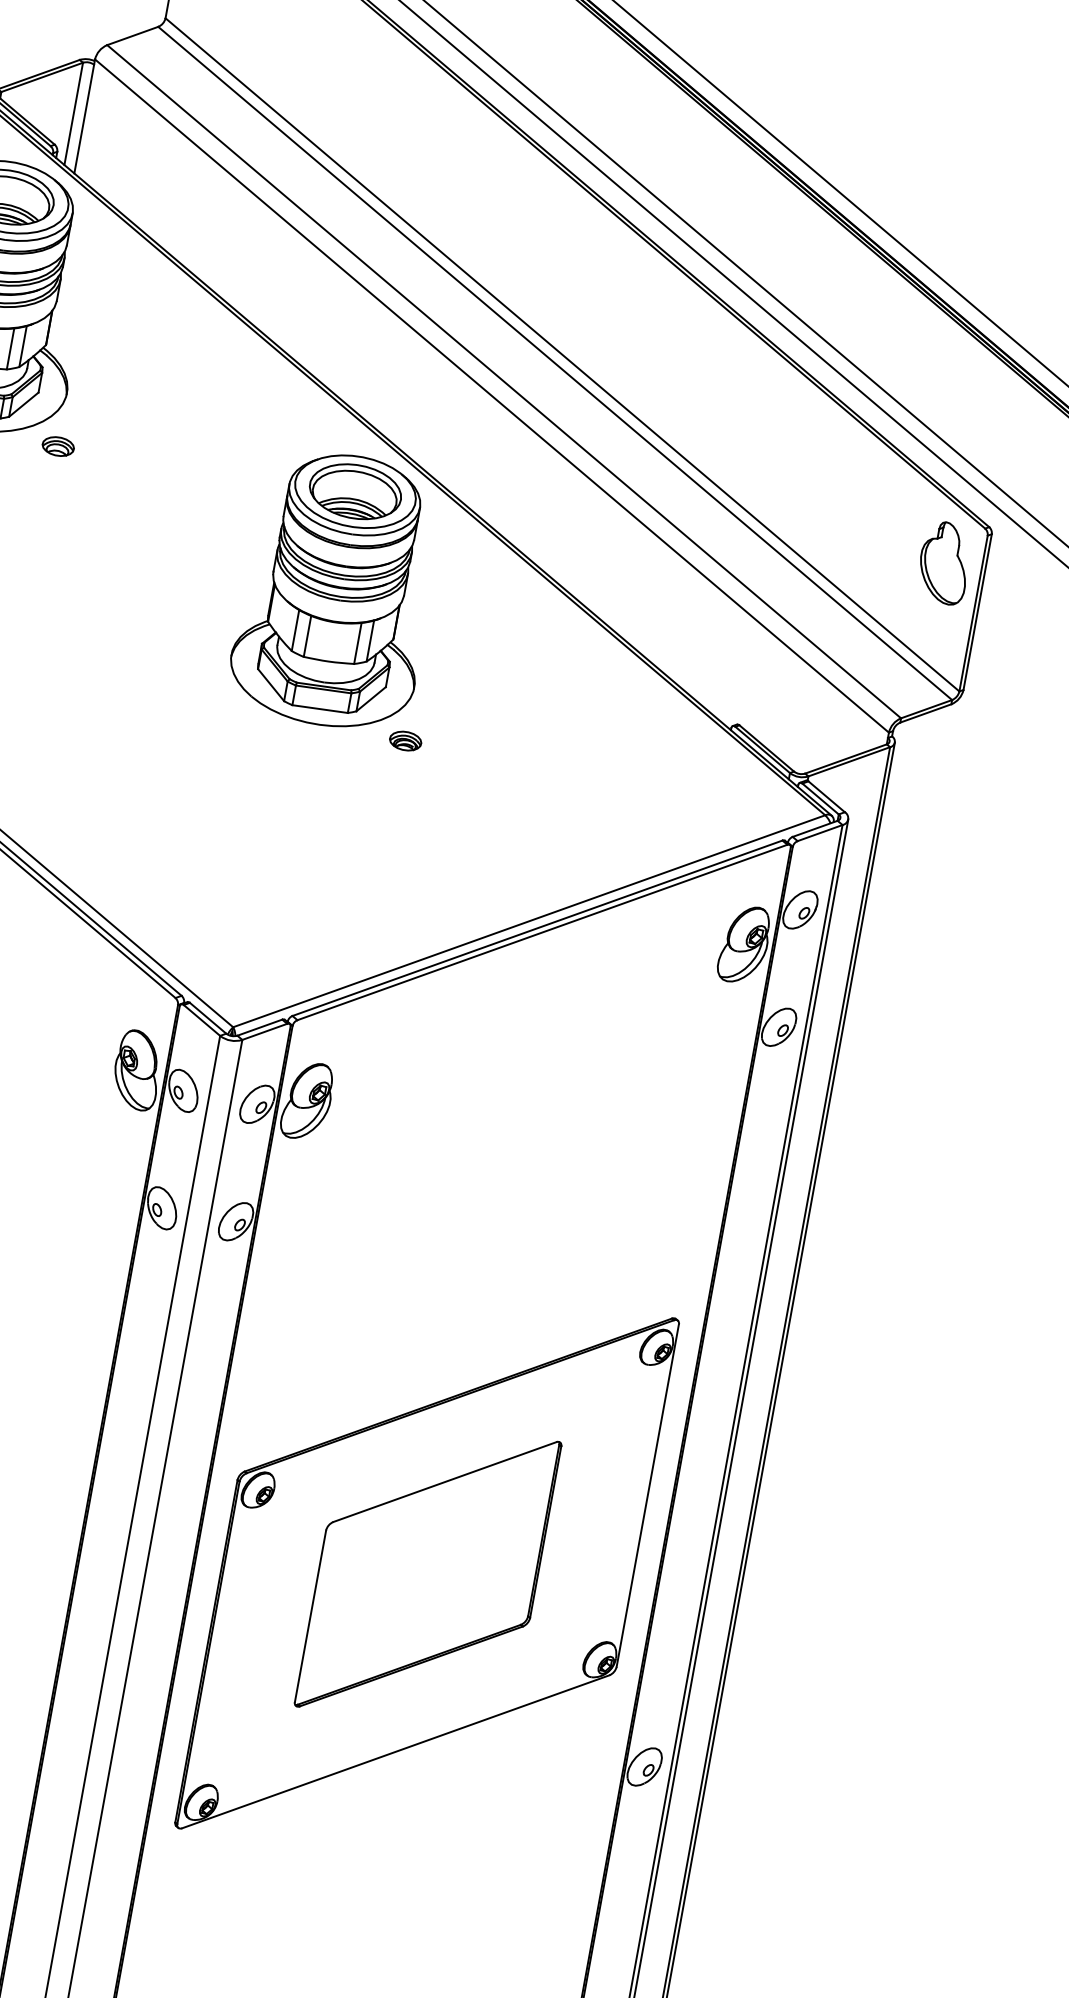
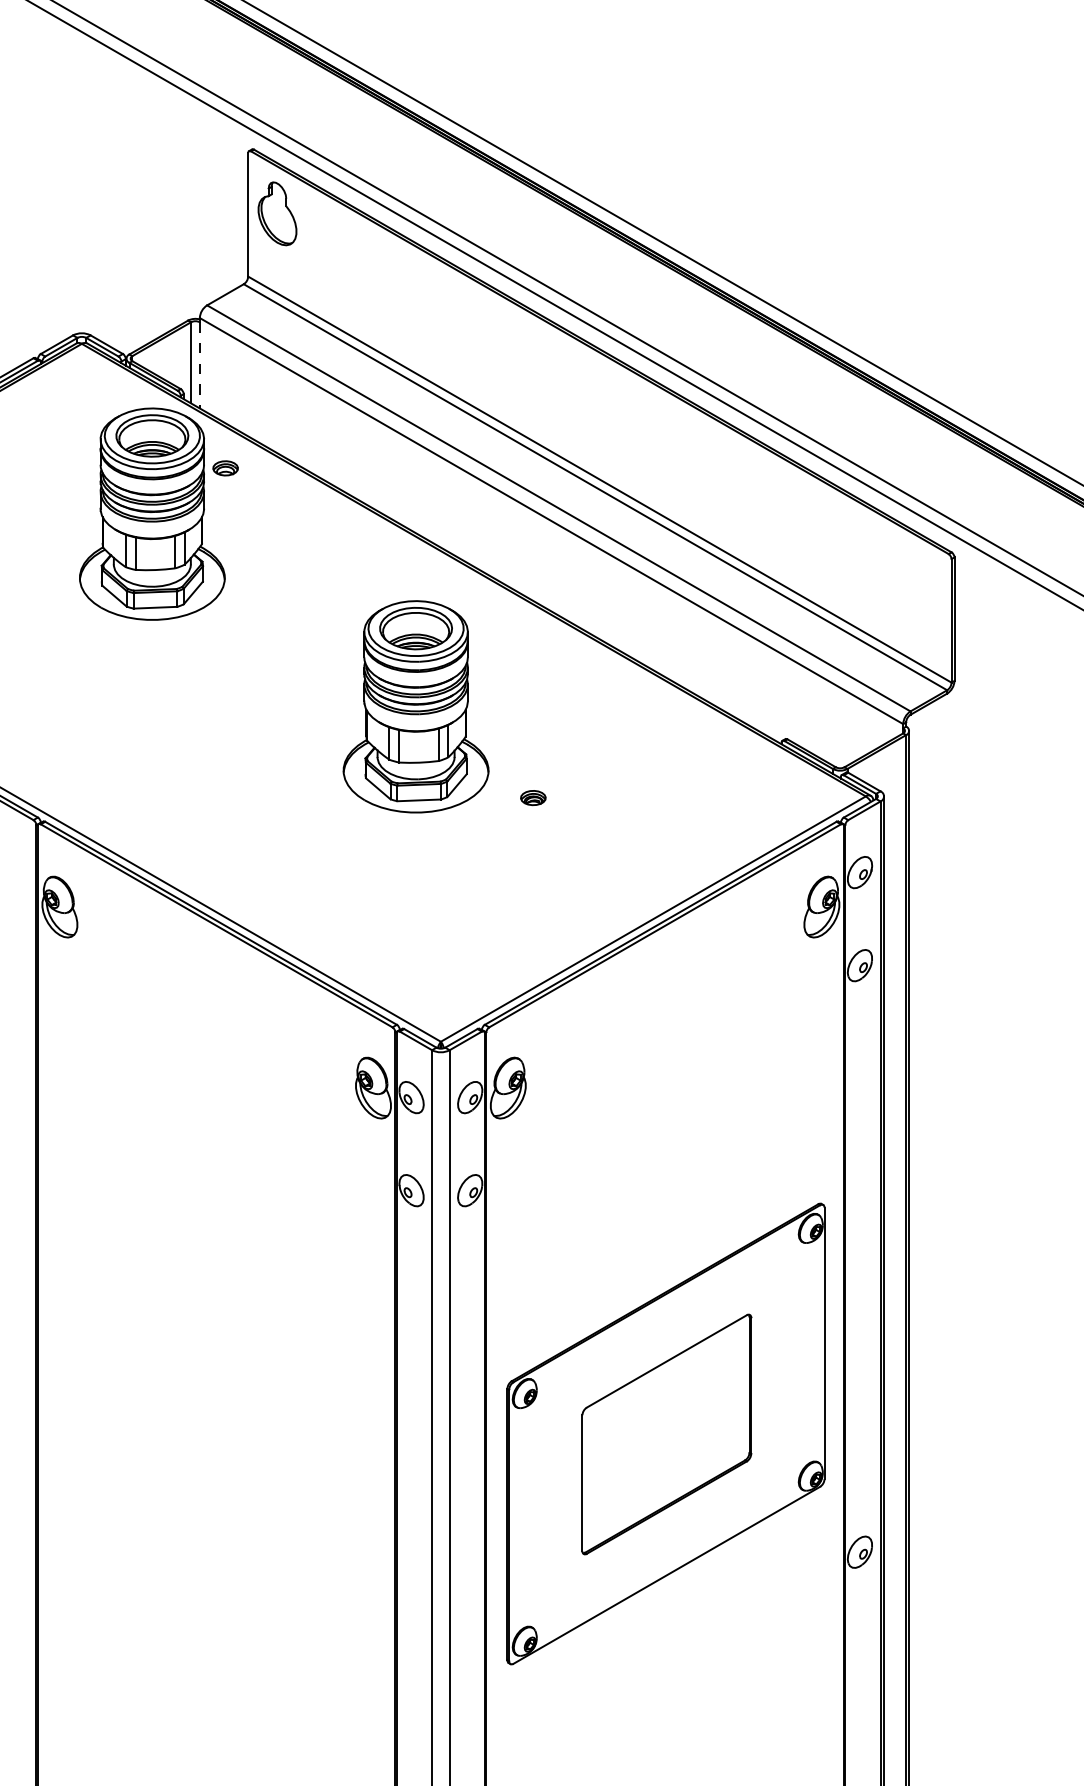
line: (83, 119) -> (199, 365), solid -> dashed
part: (58, 446) -> (225, 468), moved
part: (945, 562) -> (922, 585), removed
part: (336, 589) -> (415, 706), moved

